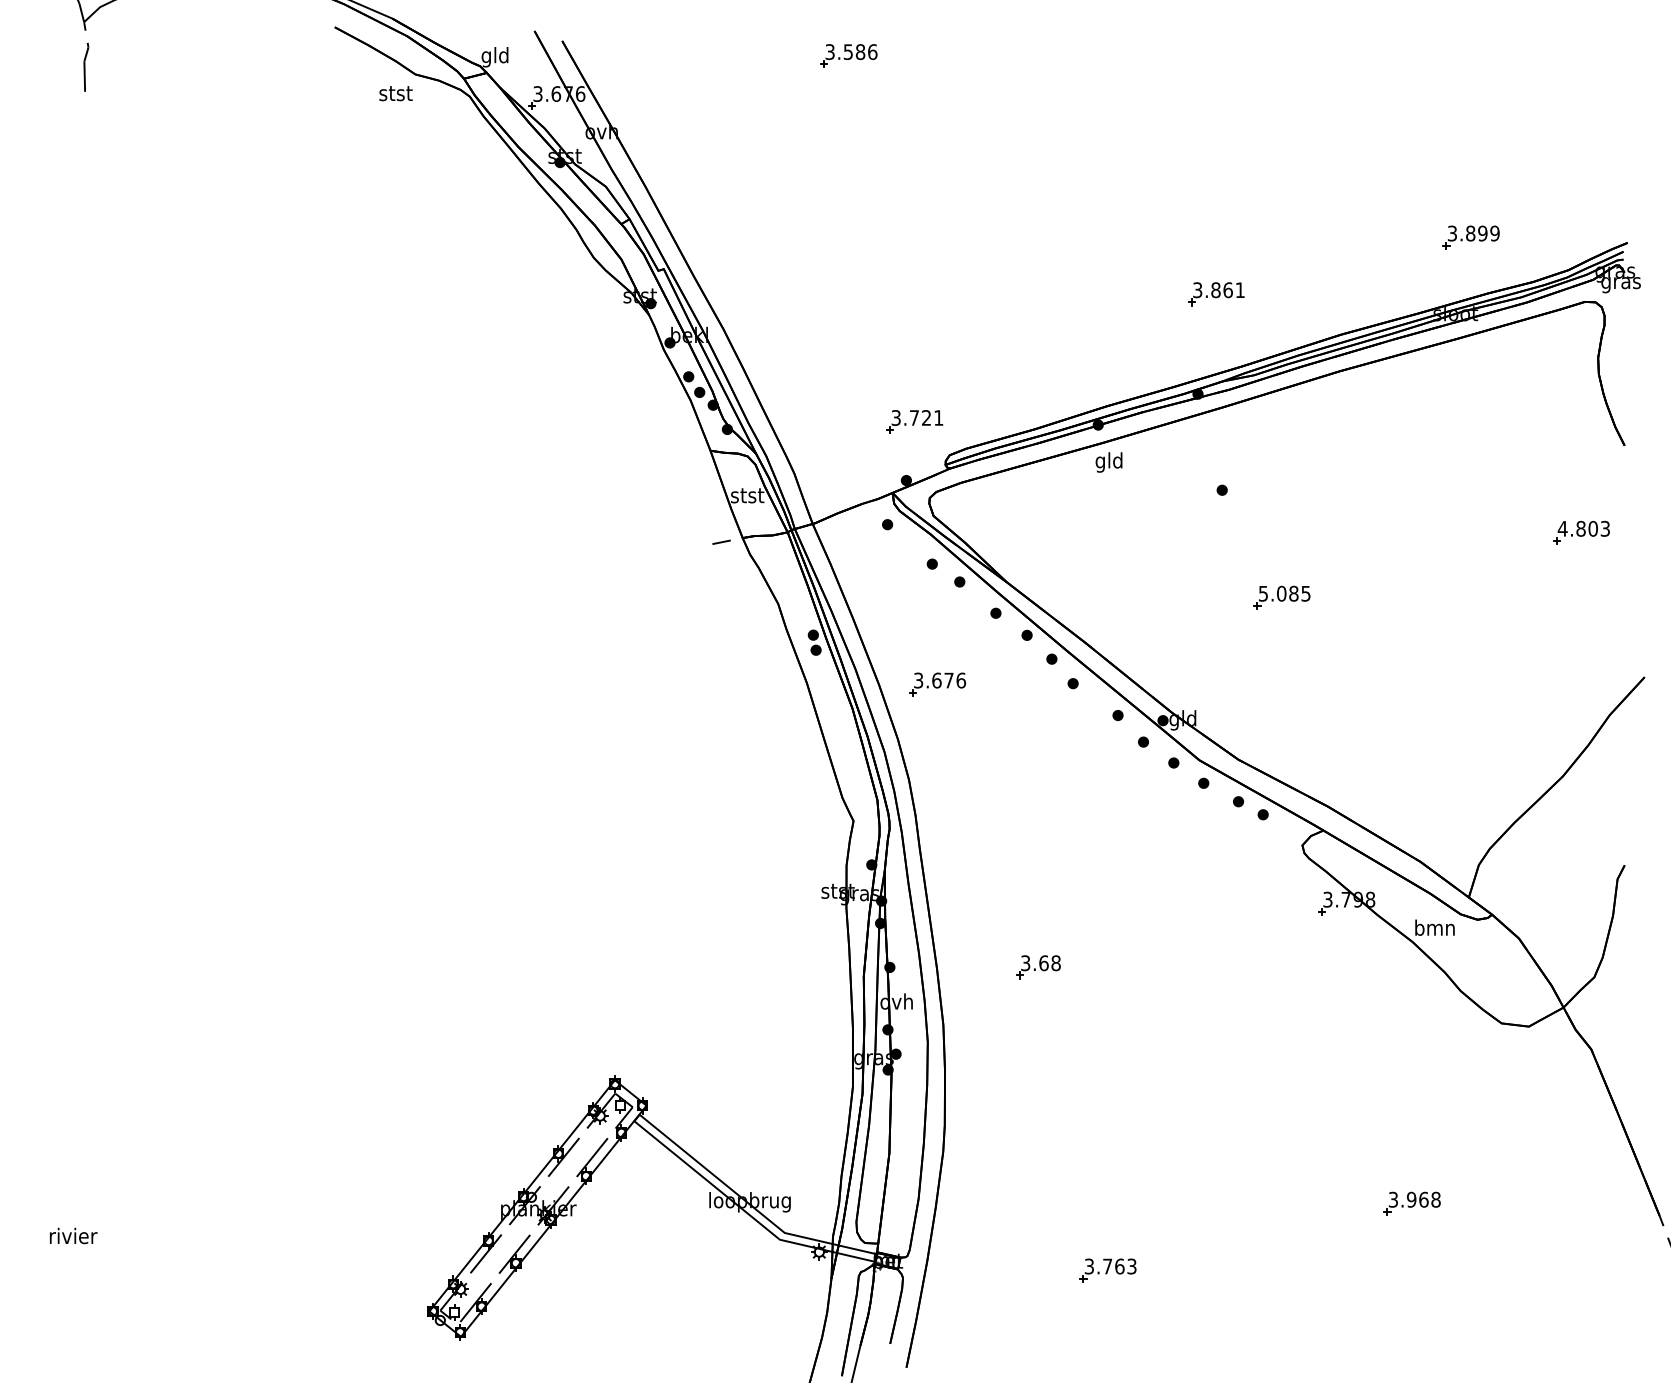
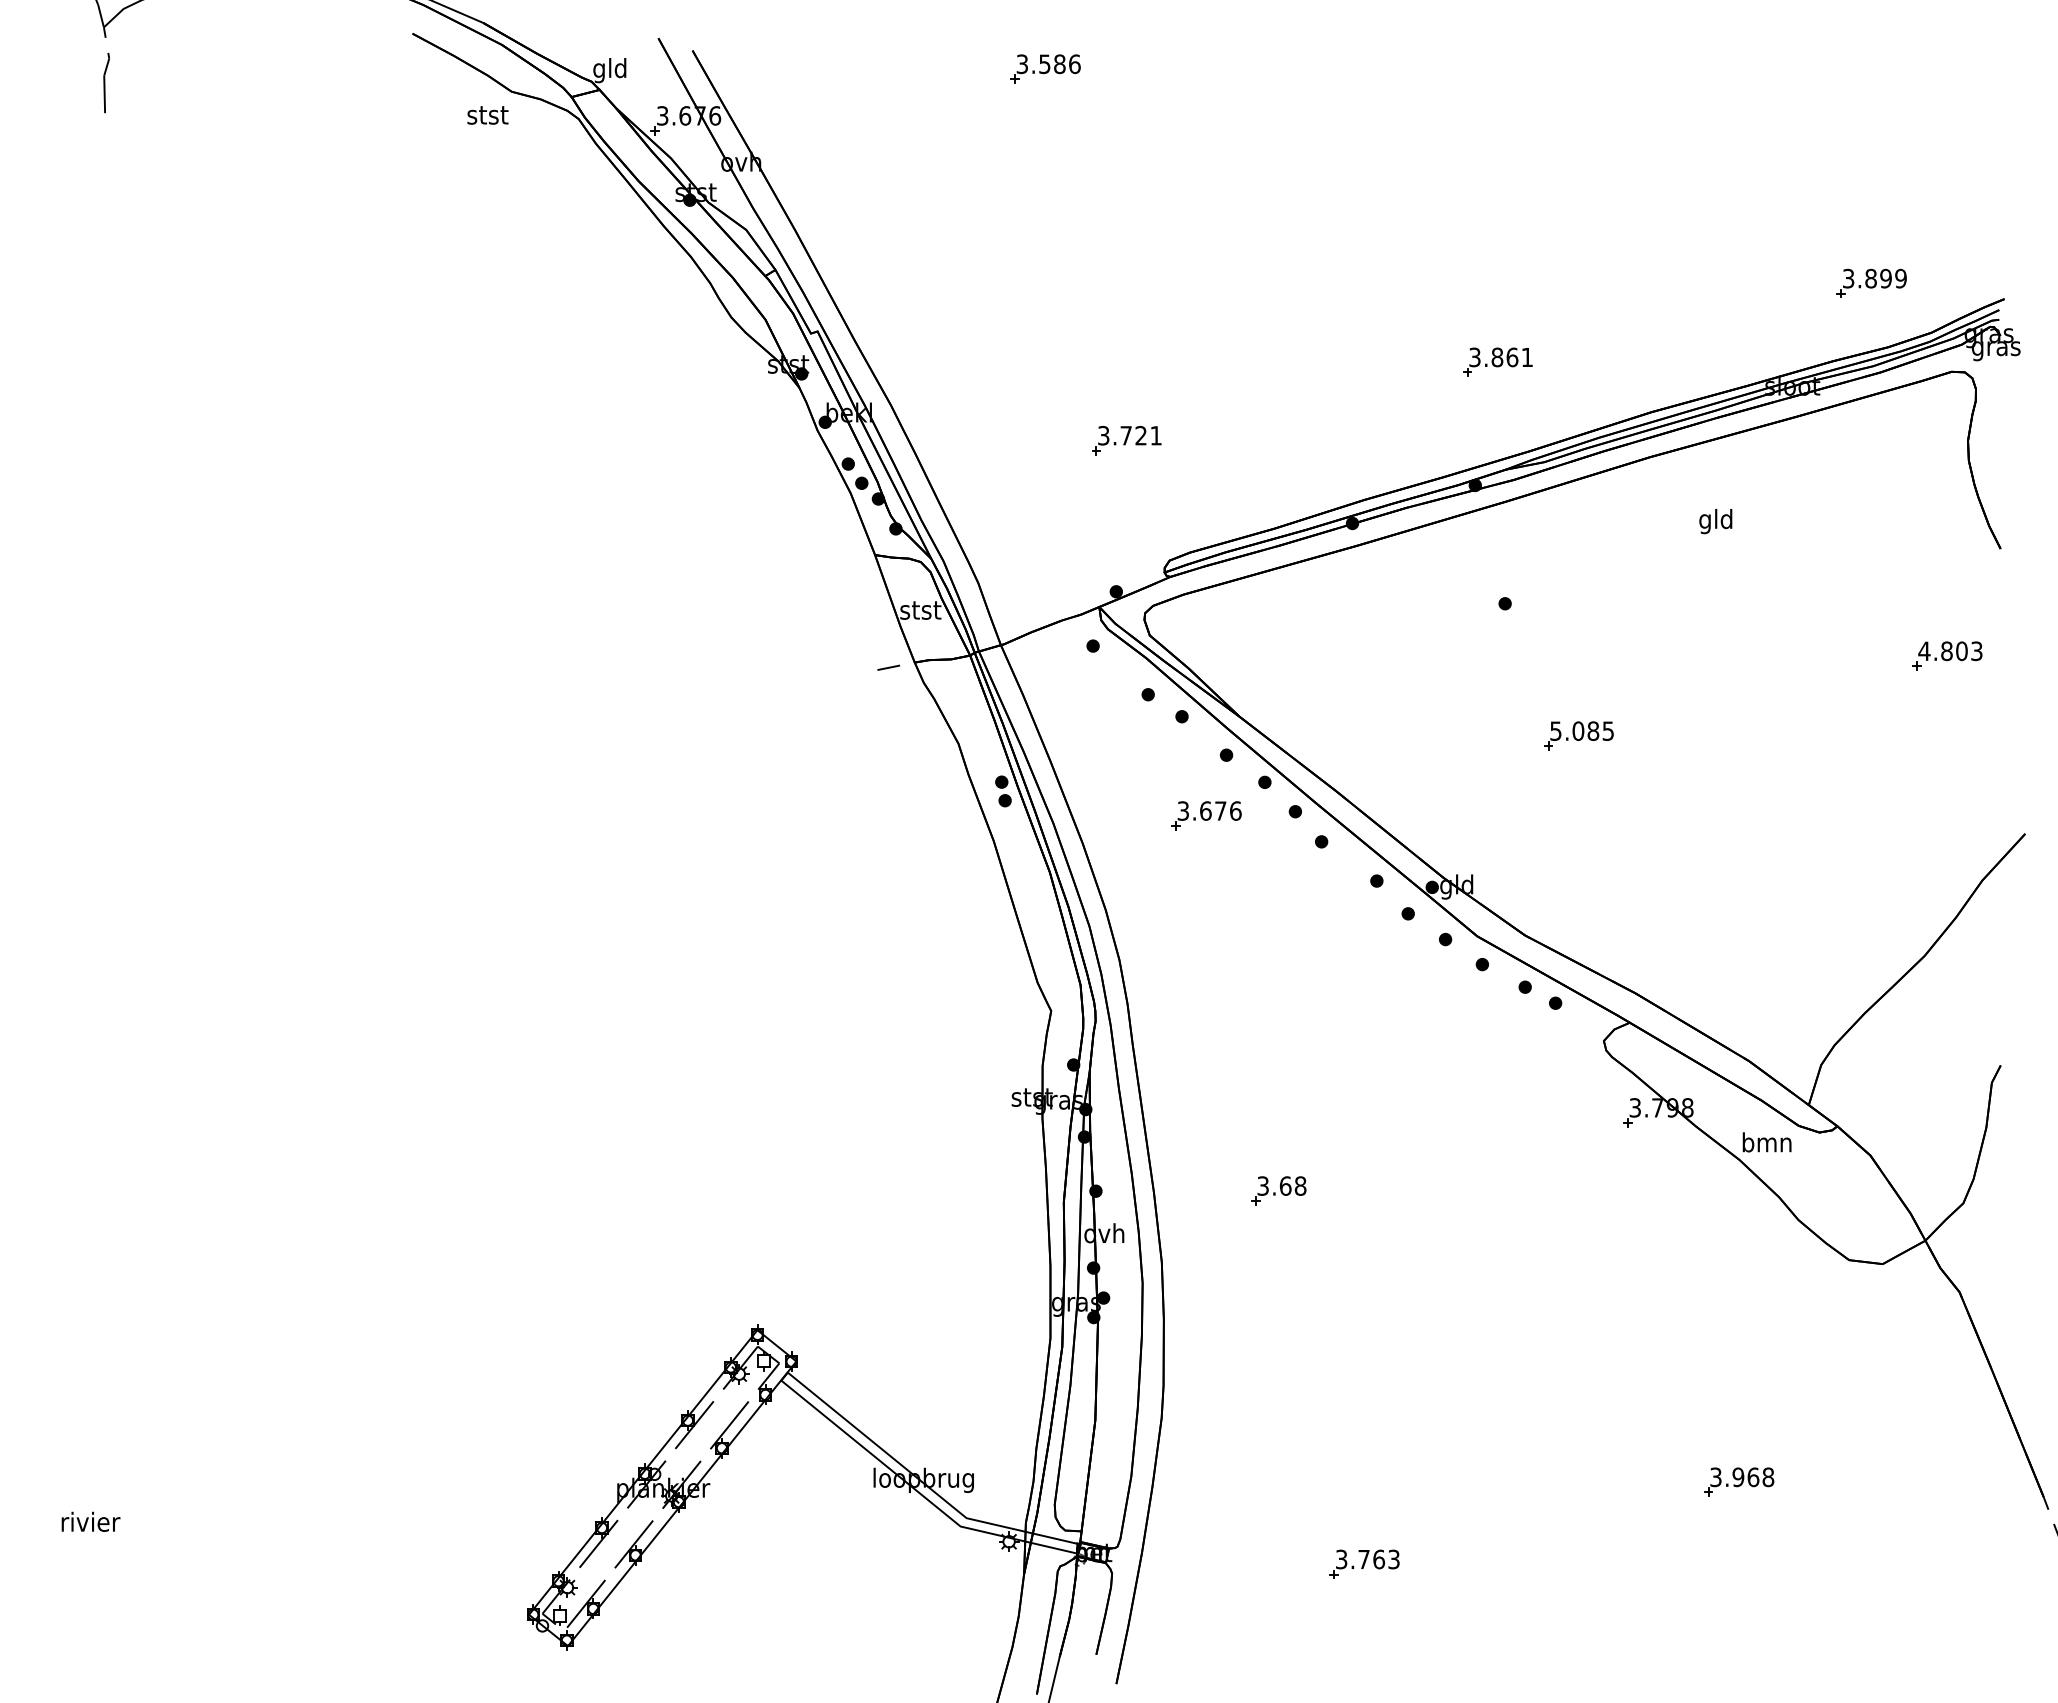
part: (1471, 236) -> (1871, 282), moved
part: (914, 421) -> (1126, 440), moved
text: (1108, 462) -> (1715, 521), moved
part: (937, 684) -> (1206, 815), moved

